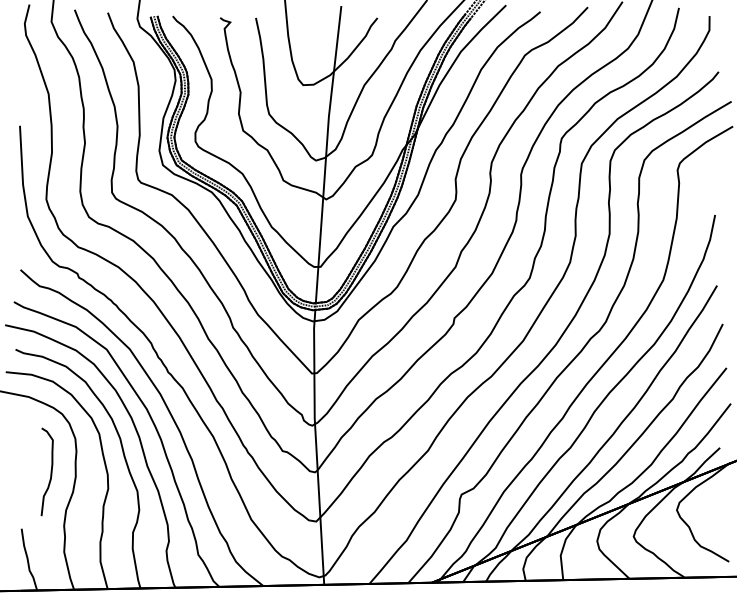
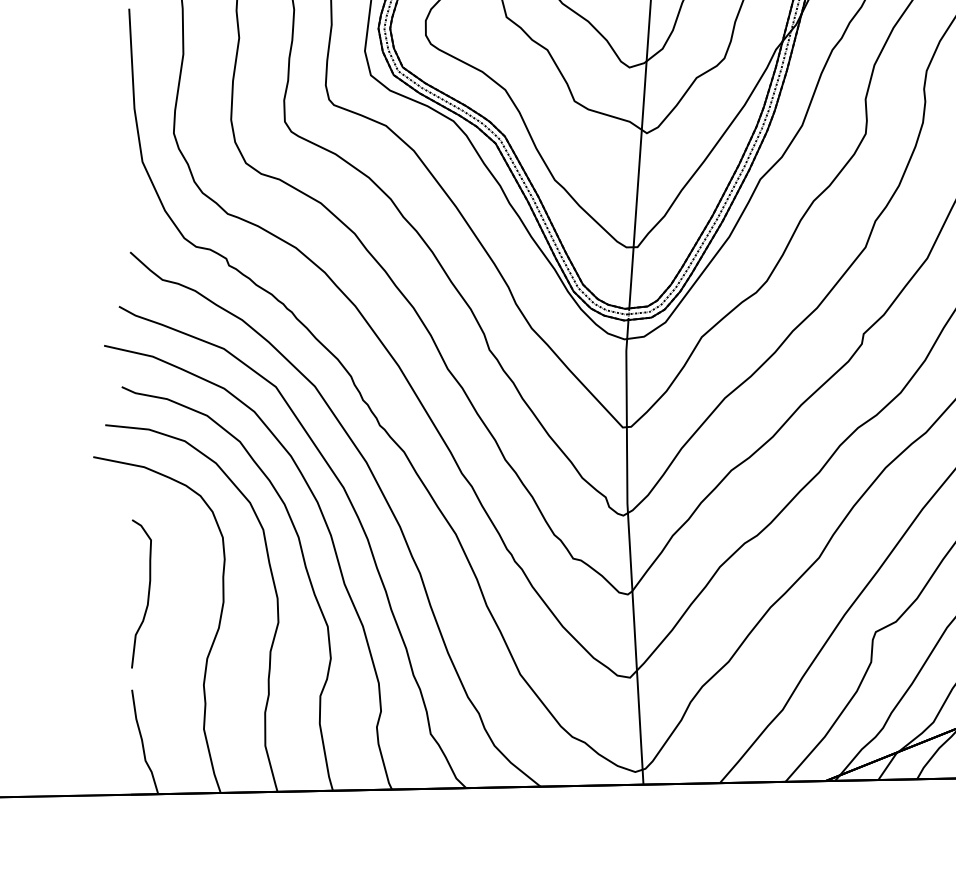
curve: (50, 471) -> (147, 593), moved

